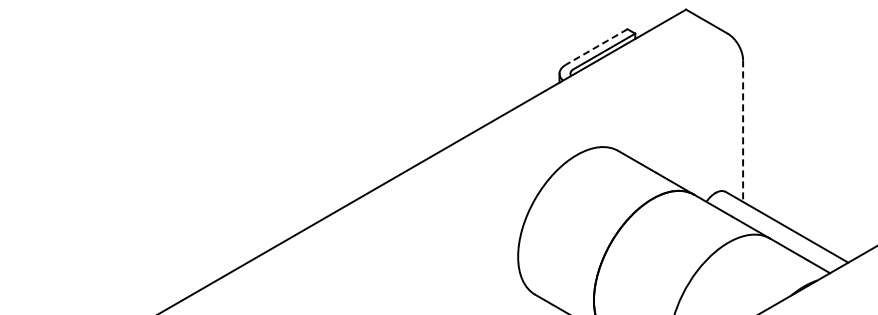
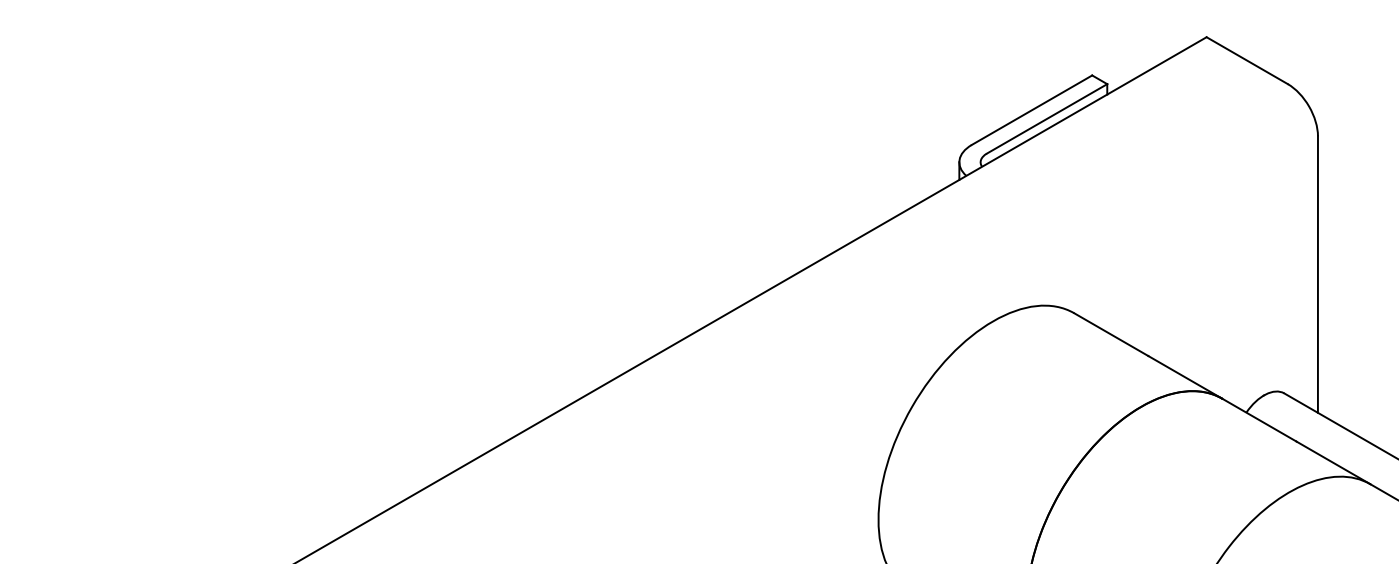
line: (596, 47) -> (1031, 111), dashed -> solid
line: (743, 131) -> (1318, 275), dashed -> solid

